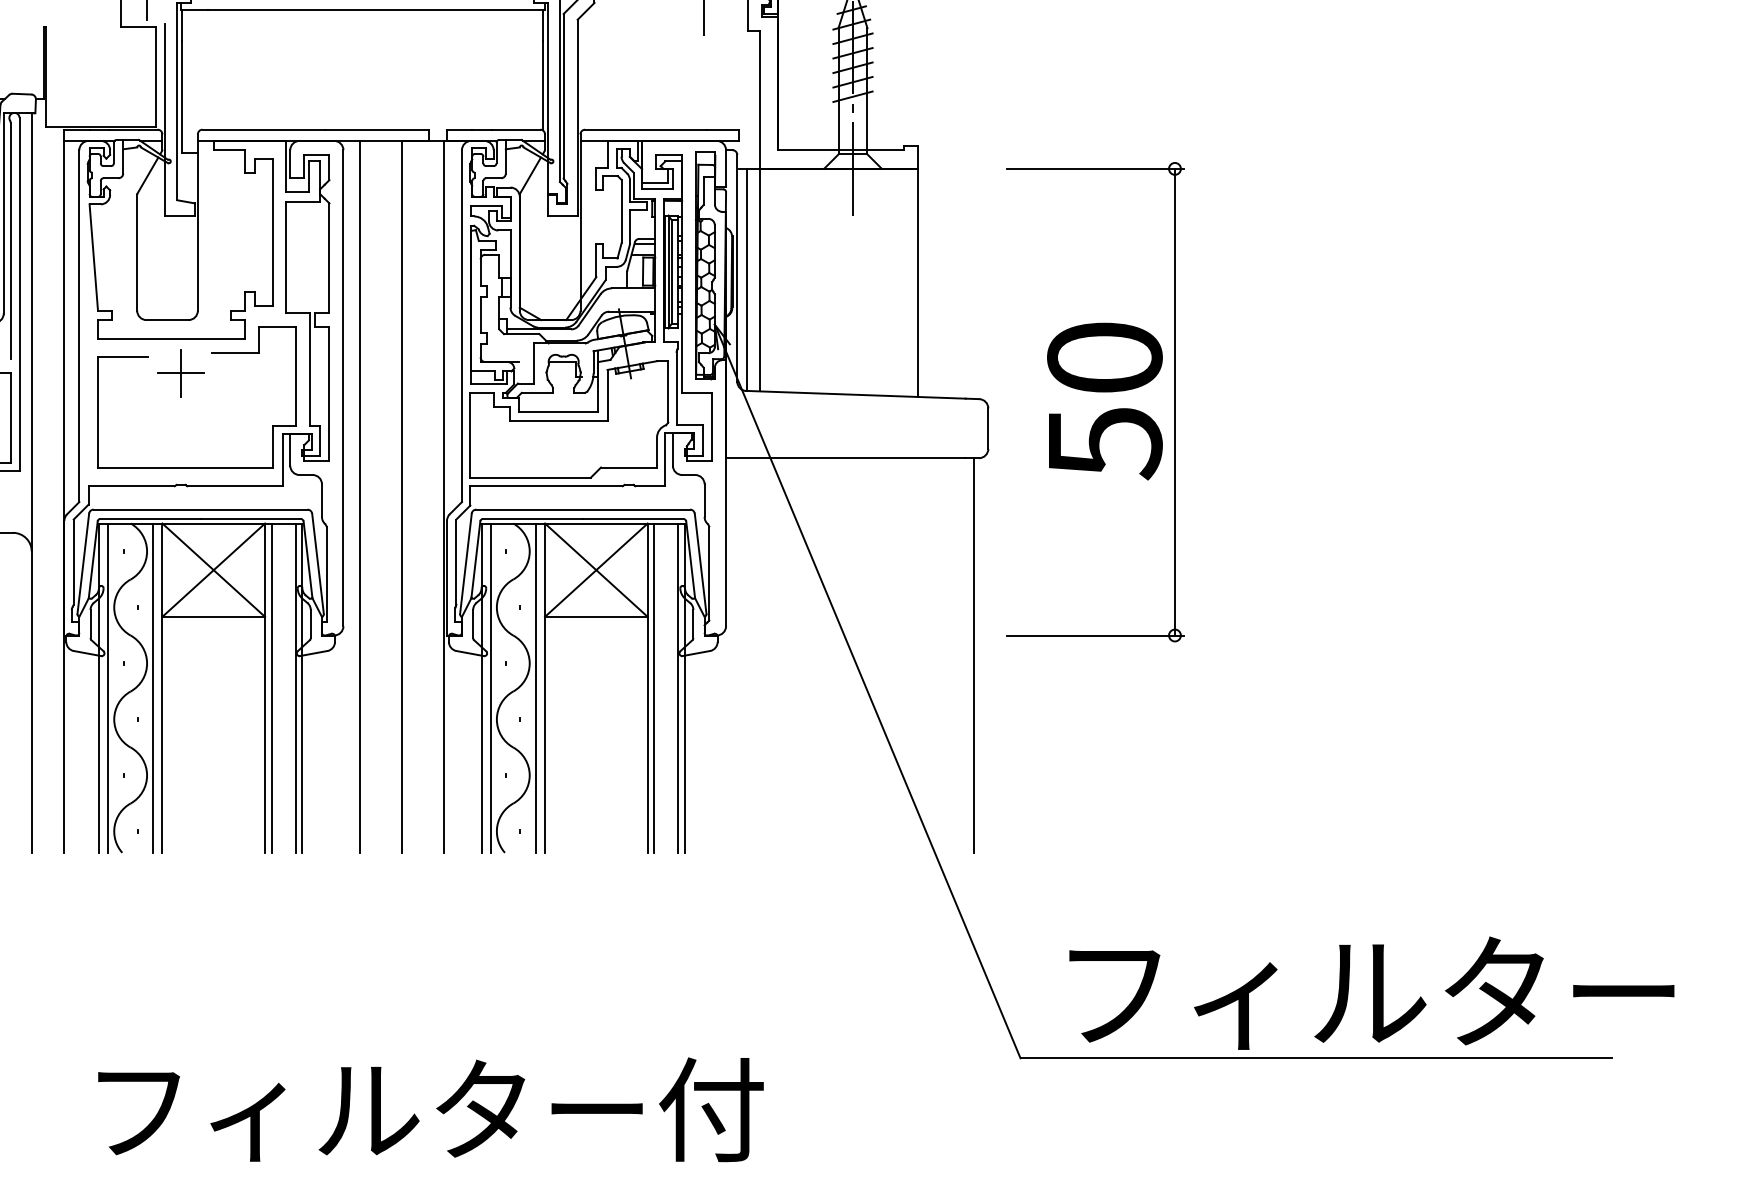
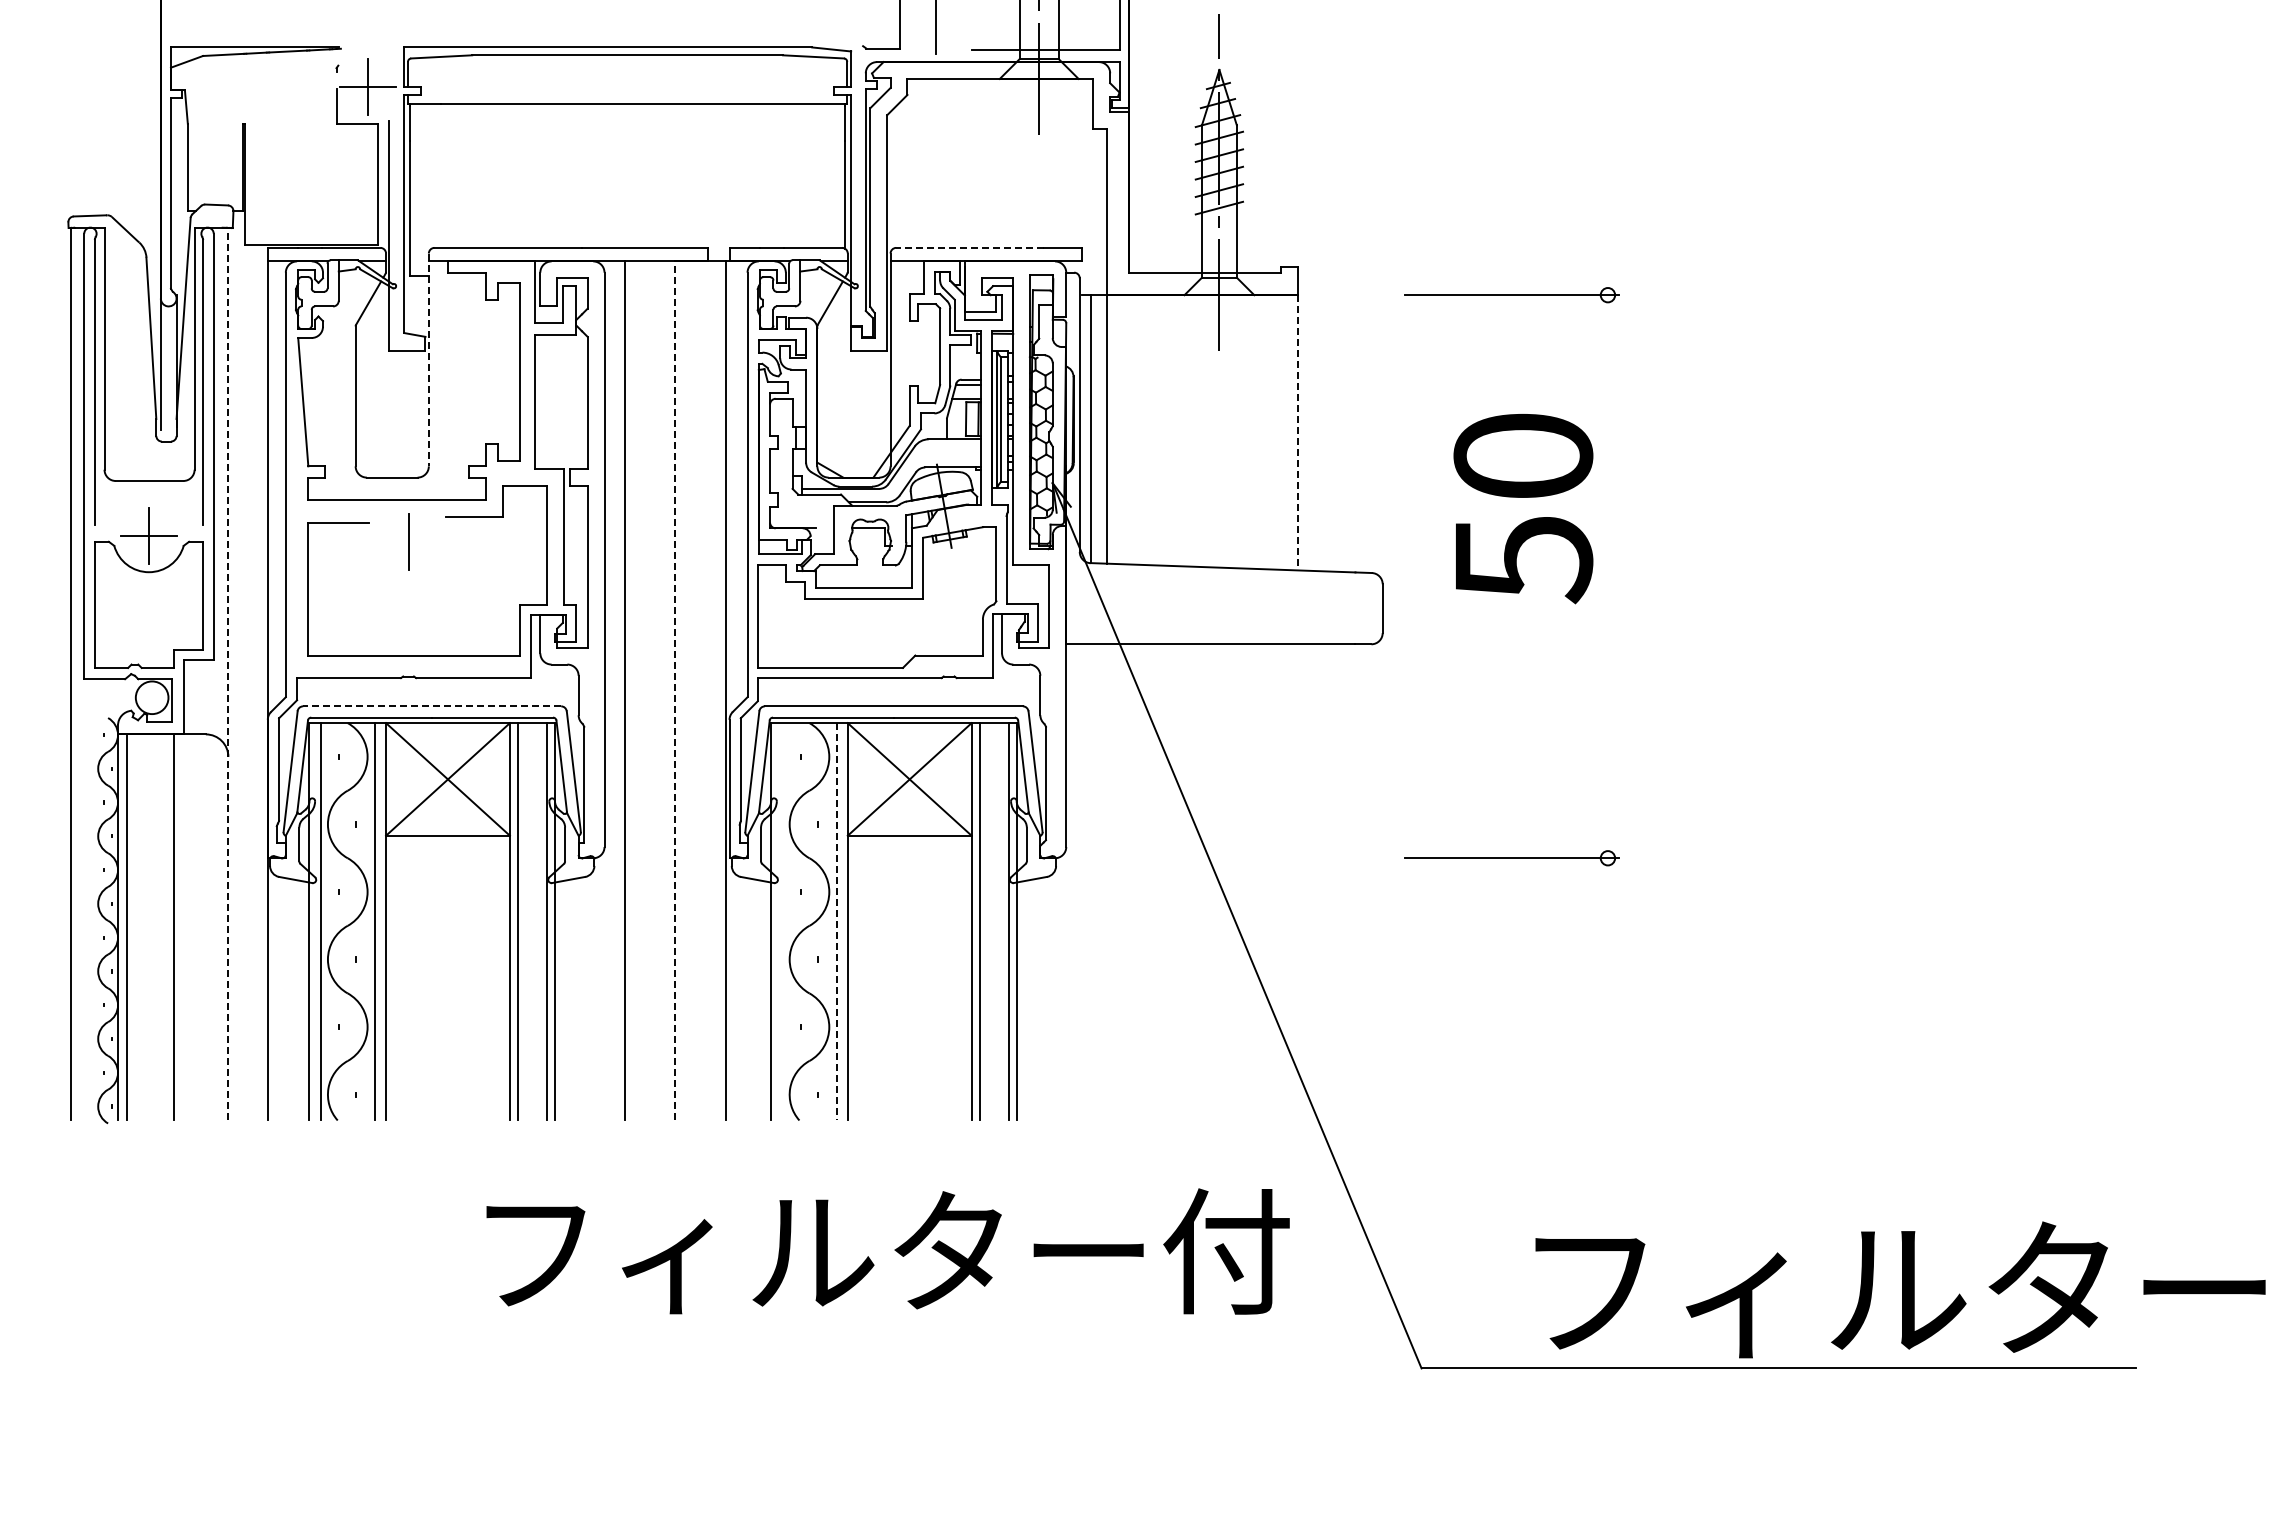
line: (645, 129) -> (969, 247), solid -> dashed
line: (197, 223) -> (428, 360), solid -> dashed
line: (918, 282) -> (1298, 432), solid -> dashed
line: (180, 373) -> (408, 541), removed
text: (1104, 402) -> (1523, 509), moved
line: (1174, 402) -> (1607, 576), removed
line: (31, 482) -> (228, 673), solid -> dashed
line: (402, 496) -> (675, 690), solid -> dashed
line: (200, 509) -> (431, 706), solid -> dashed
line: (974, 655) -> (1365, 882), removed
line: (490, 687) -> (782, 921), removed
line: (535, 687) -> (836, 921), solid -> dashed
text: (1371, 992) -> (1900, 1289), moved
text: (430, 1109) -> (887, 1251), moved

